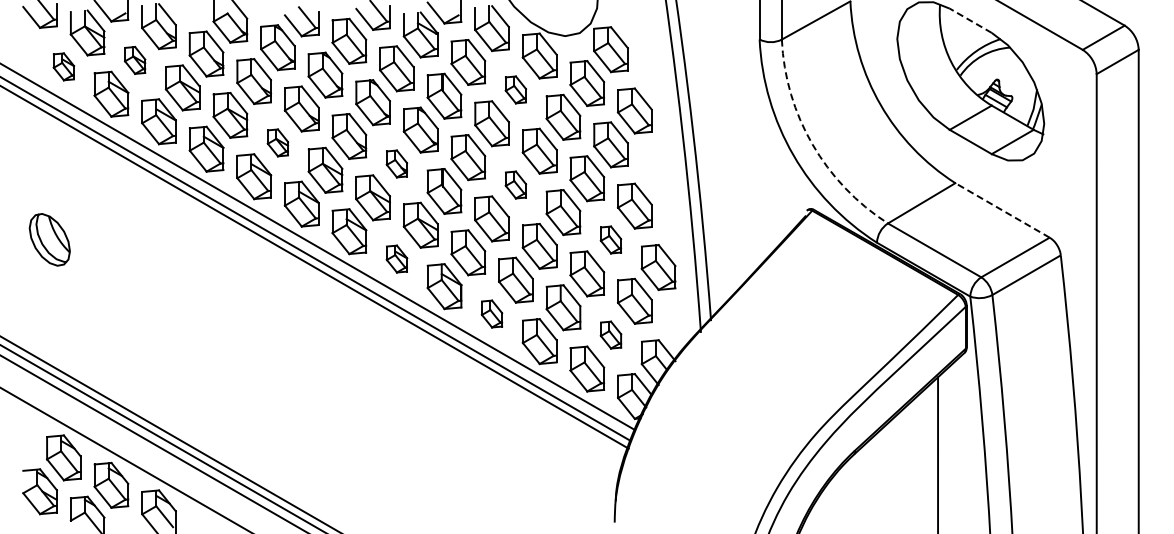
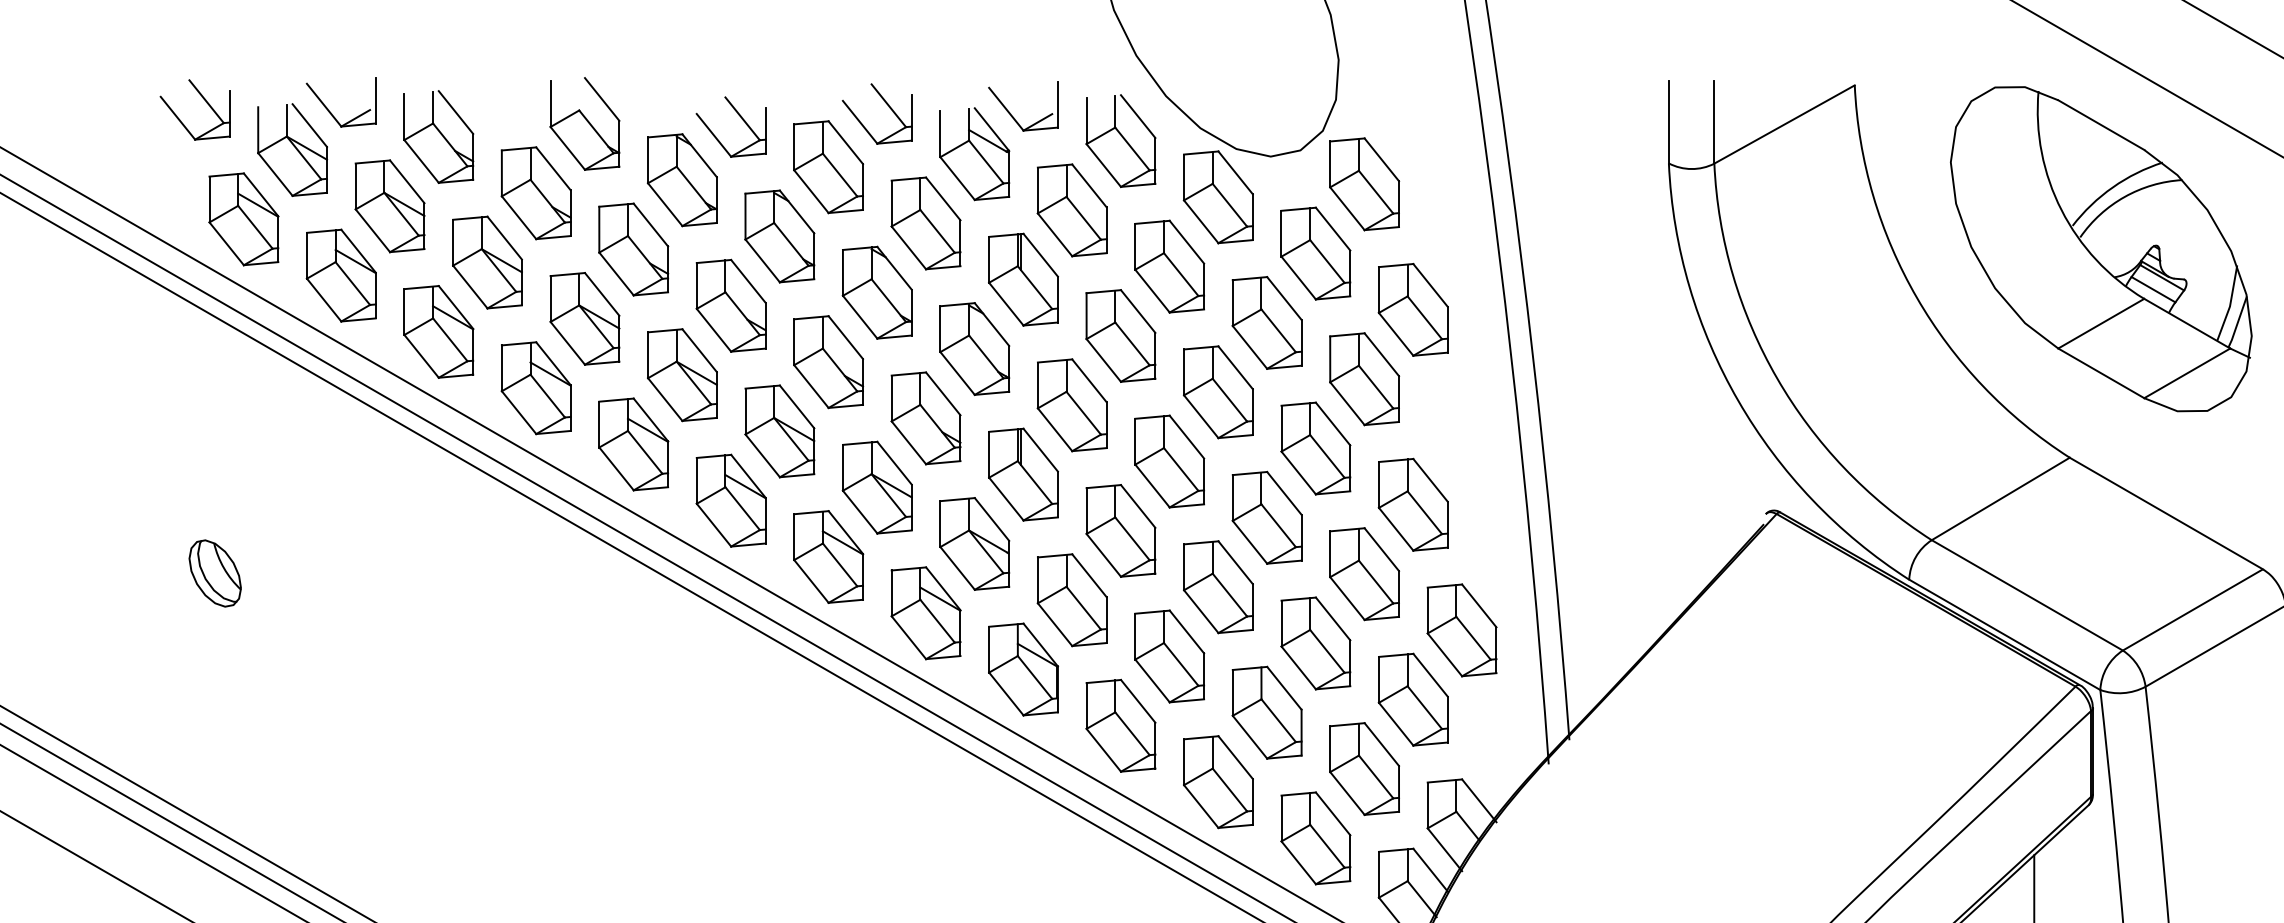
line: (970, 20) -> (2100, 124), dashed -> solid
part: (134, 60) -> (388, 206), size x1.67
part: (63, 66) -> (243, 218), size x1.67
part: (515, 89) -> (1168, 265), size x1.67
part: (277, 142) -> (681, 374), size x1.67
arc: (812, 144) -> (1777, 378), dashed -> solid
part: (396, 163) -> (925, 417), size x1.67
part: (515, 184) -> (1168, 460), size x1.67
line: (1002, 210) -> (2166, 513), dashed -> solid
part: (49, 239) -> (214, 573), size x0.62
part: (610, 239) -> (1363, 573), size x1.67
part: (396, 258) -> (925, 611), size x1.67
part: (491, 313) -> (1119, 724), size x1.67
part: (610, 334) -> (1363, 767), size x1.67

